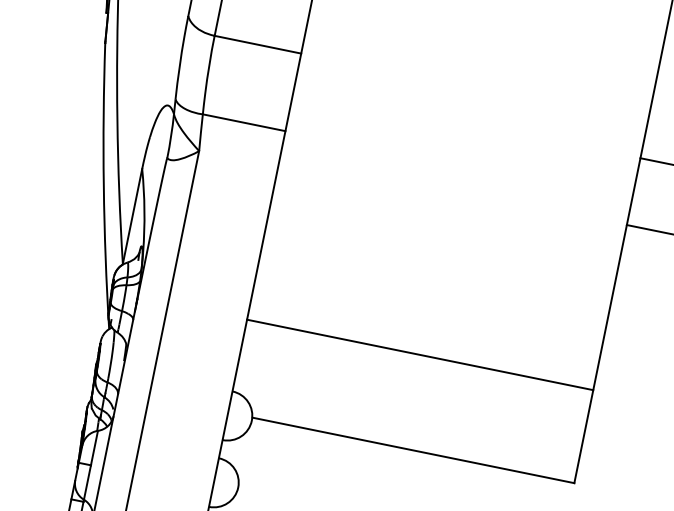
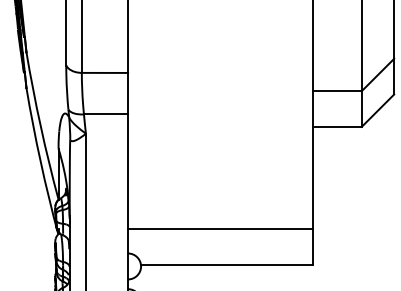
line: (419, 355) -> (220, 229), moved

